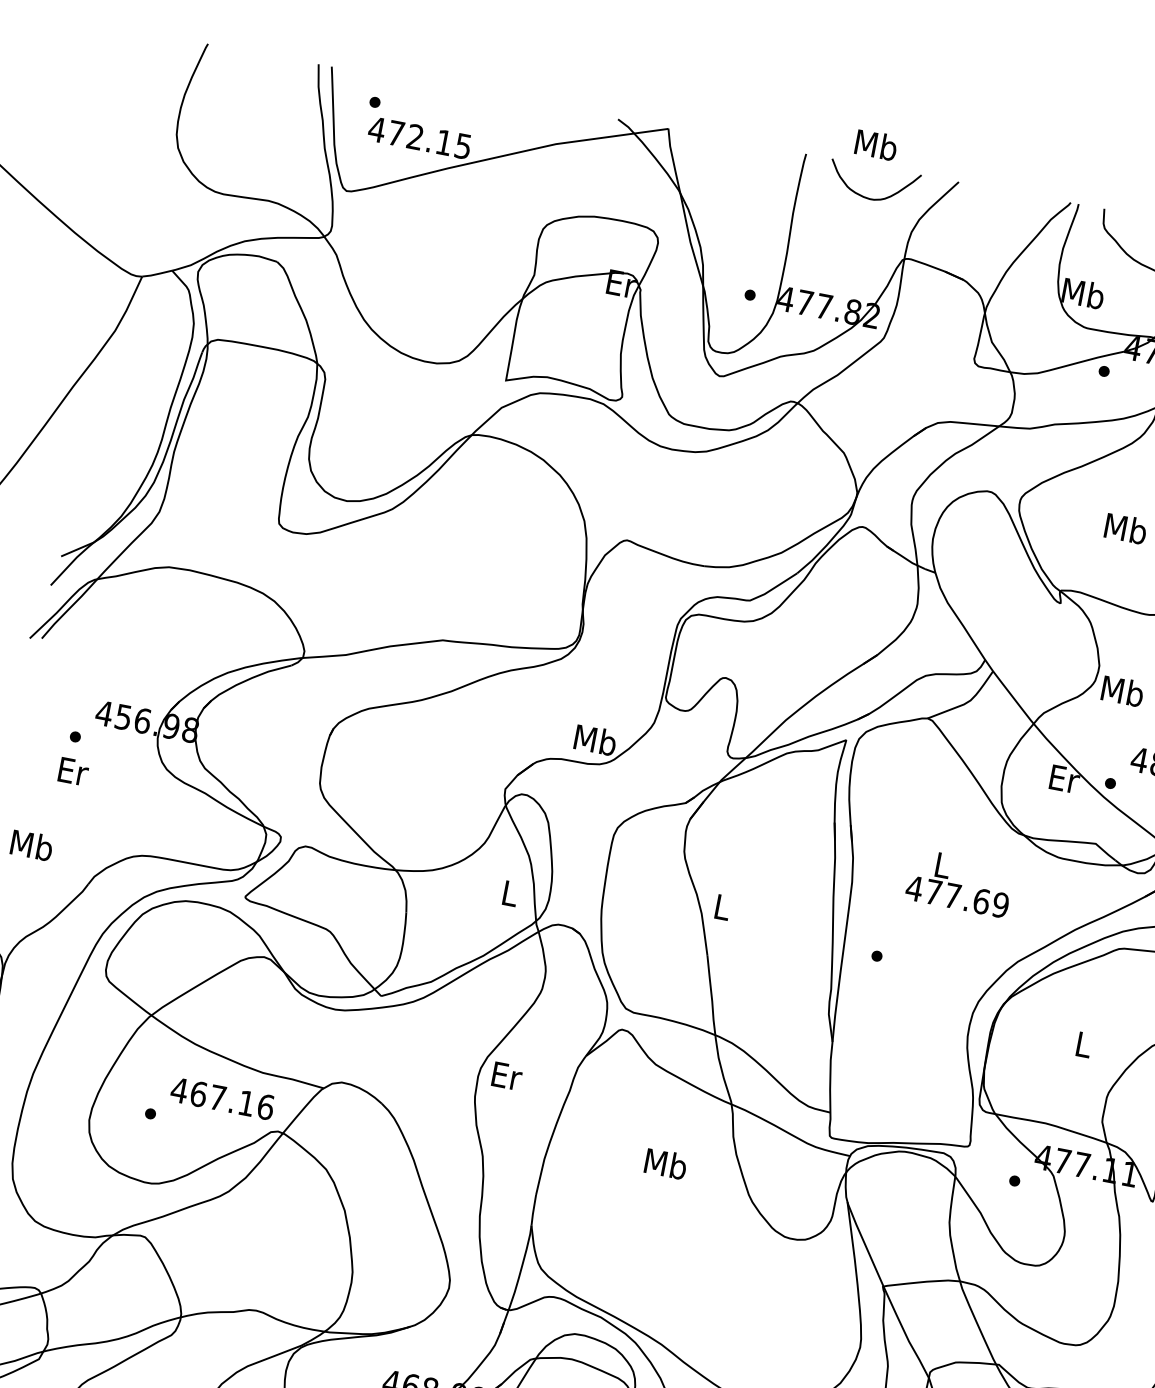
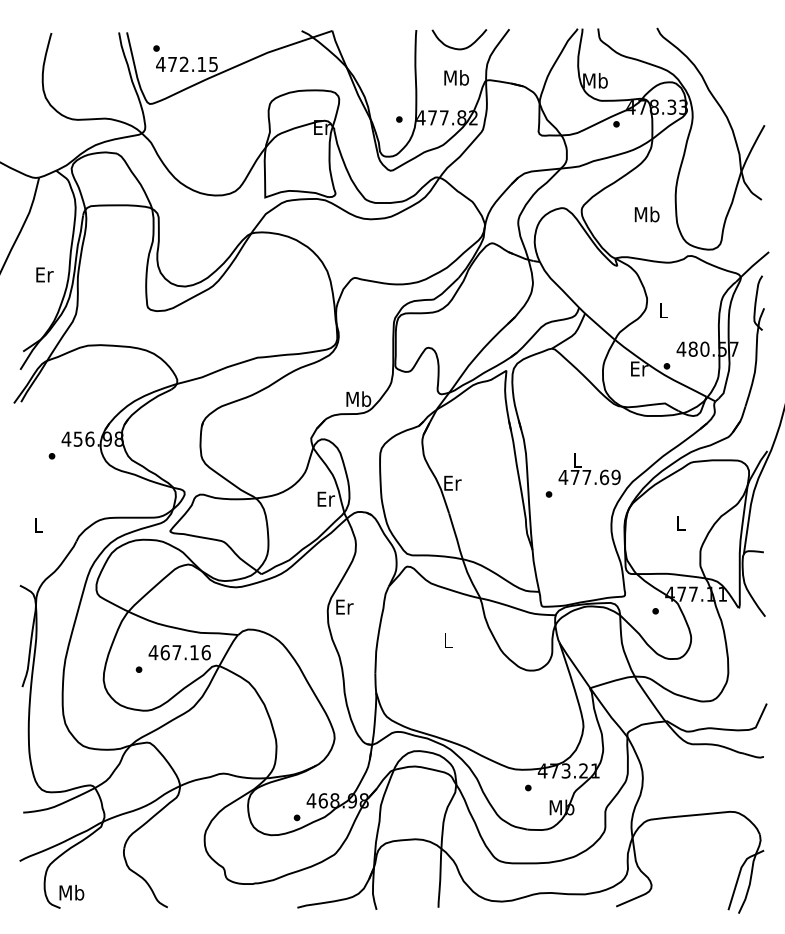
text: (876, 144) -> (456, 77), moved
text: (1122, 691) -> (663, 310), Mb -> L
text: (73, 770) -> (44, 274), moved
text: (31, 844) -> (38, 524), Mb -> L
text: (959, 883) -> (589, 469), moved
text: (511, 892) -> (326, 498), L -> Er
text: (722, 906) -> (452, 482), L -> Er
text: (666, 1163) -> (448, 640), Mb -> L

